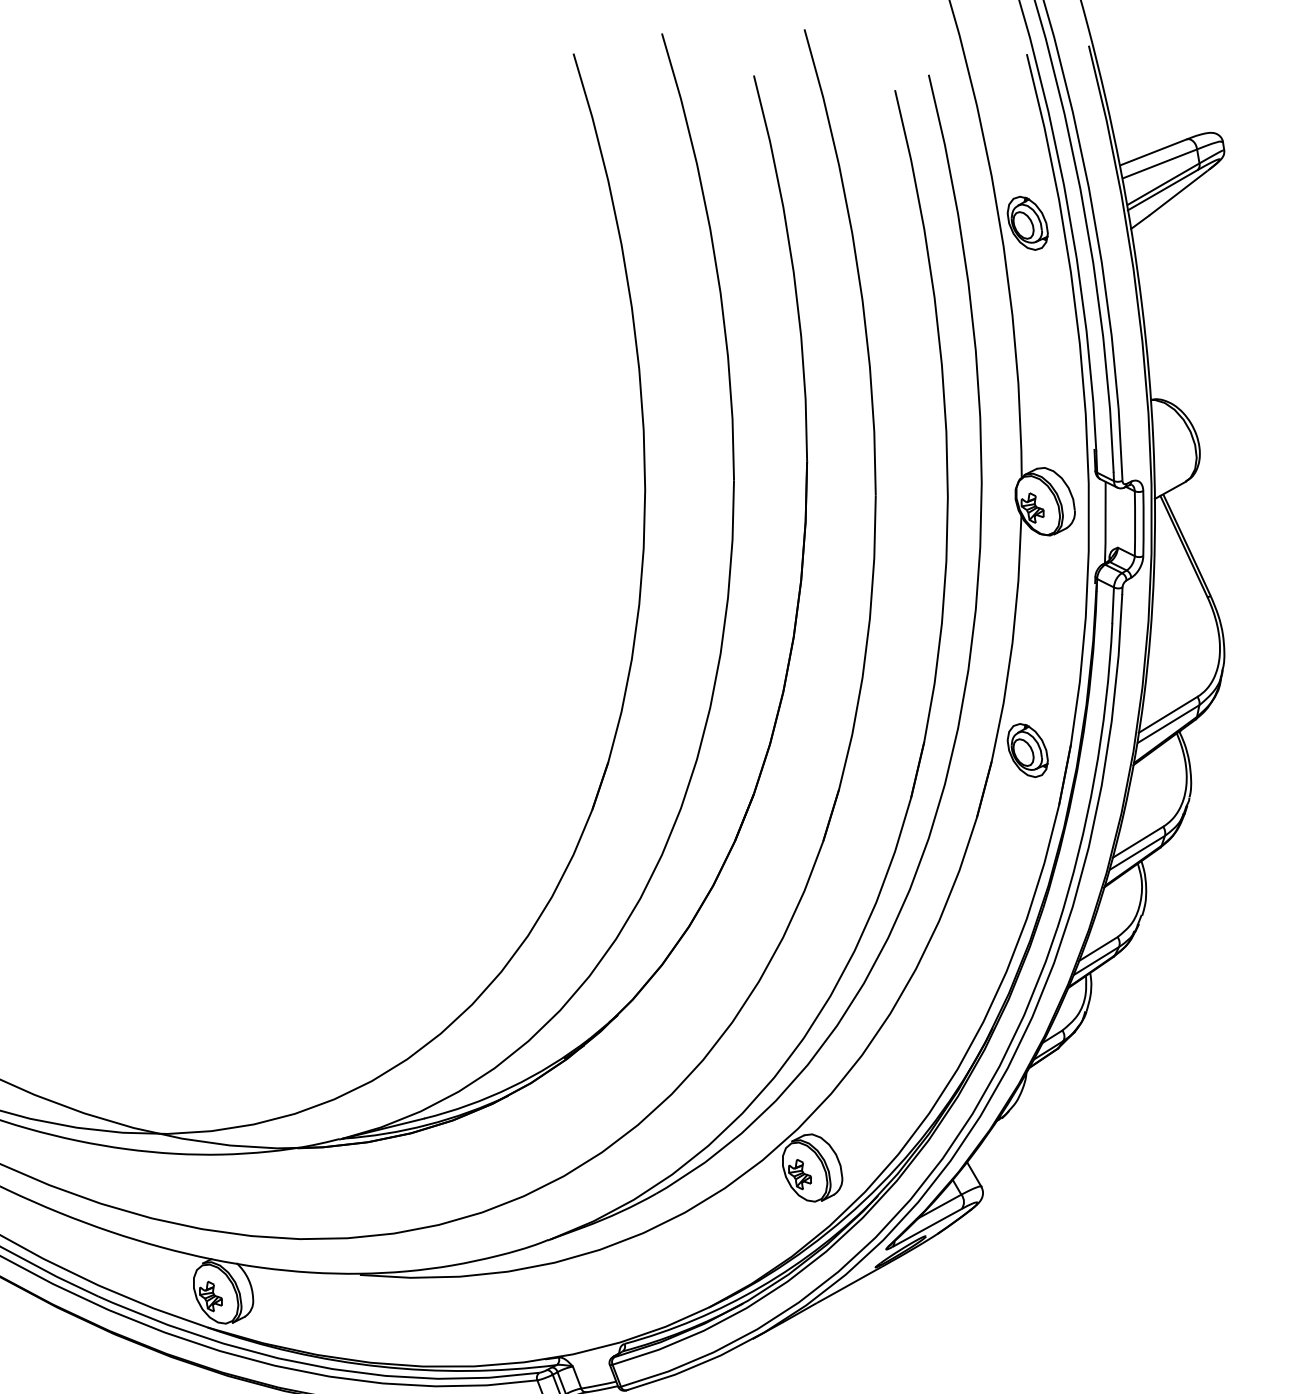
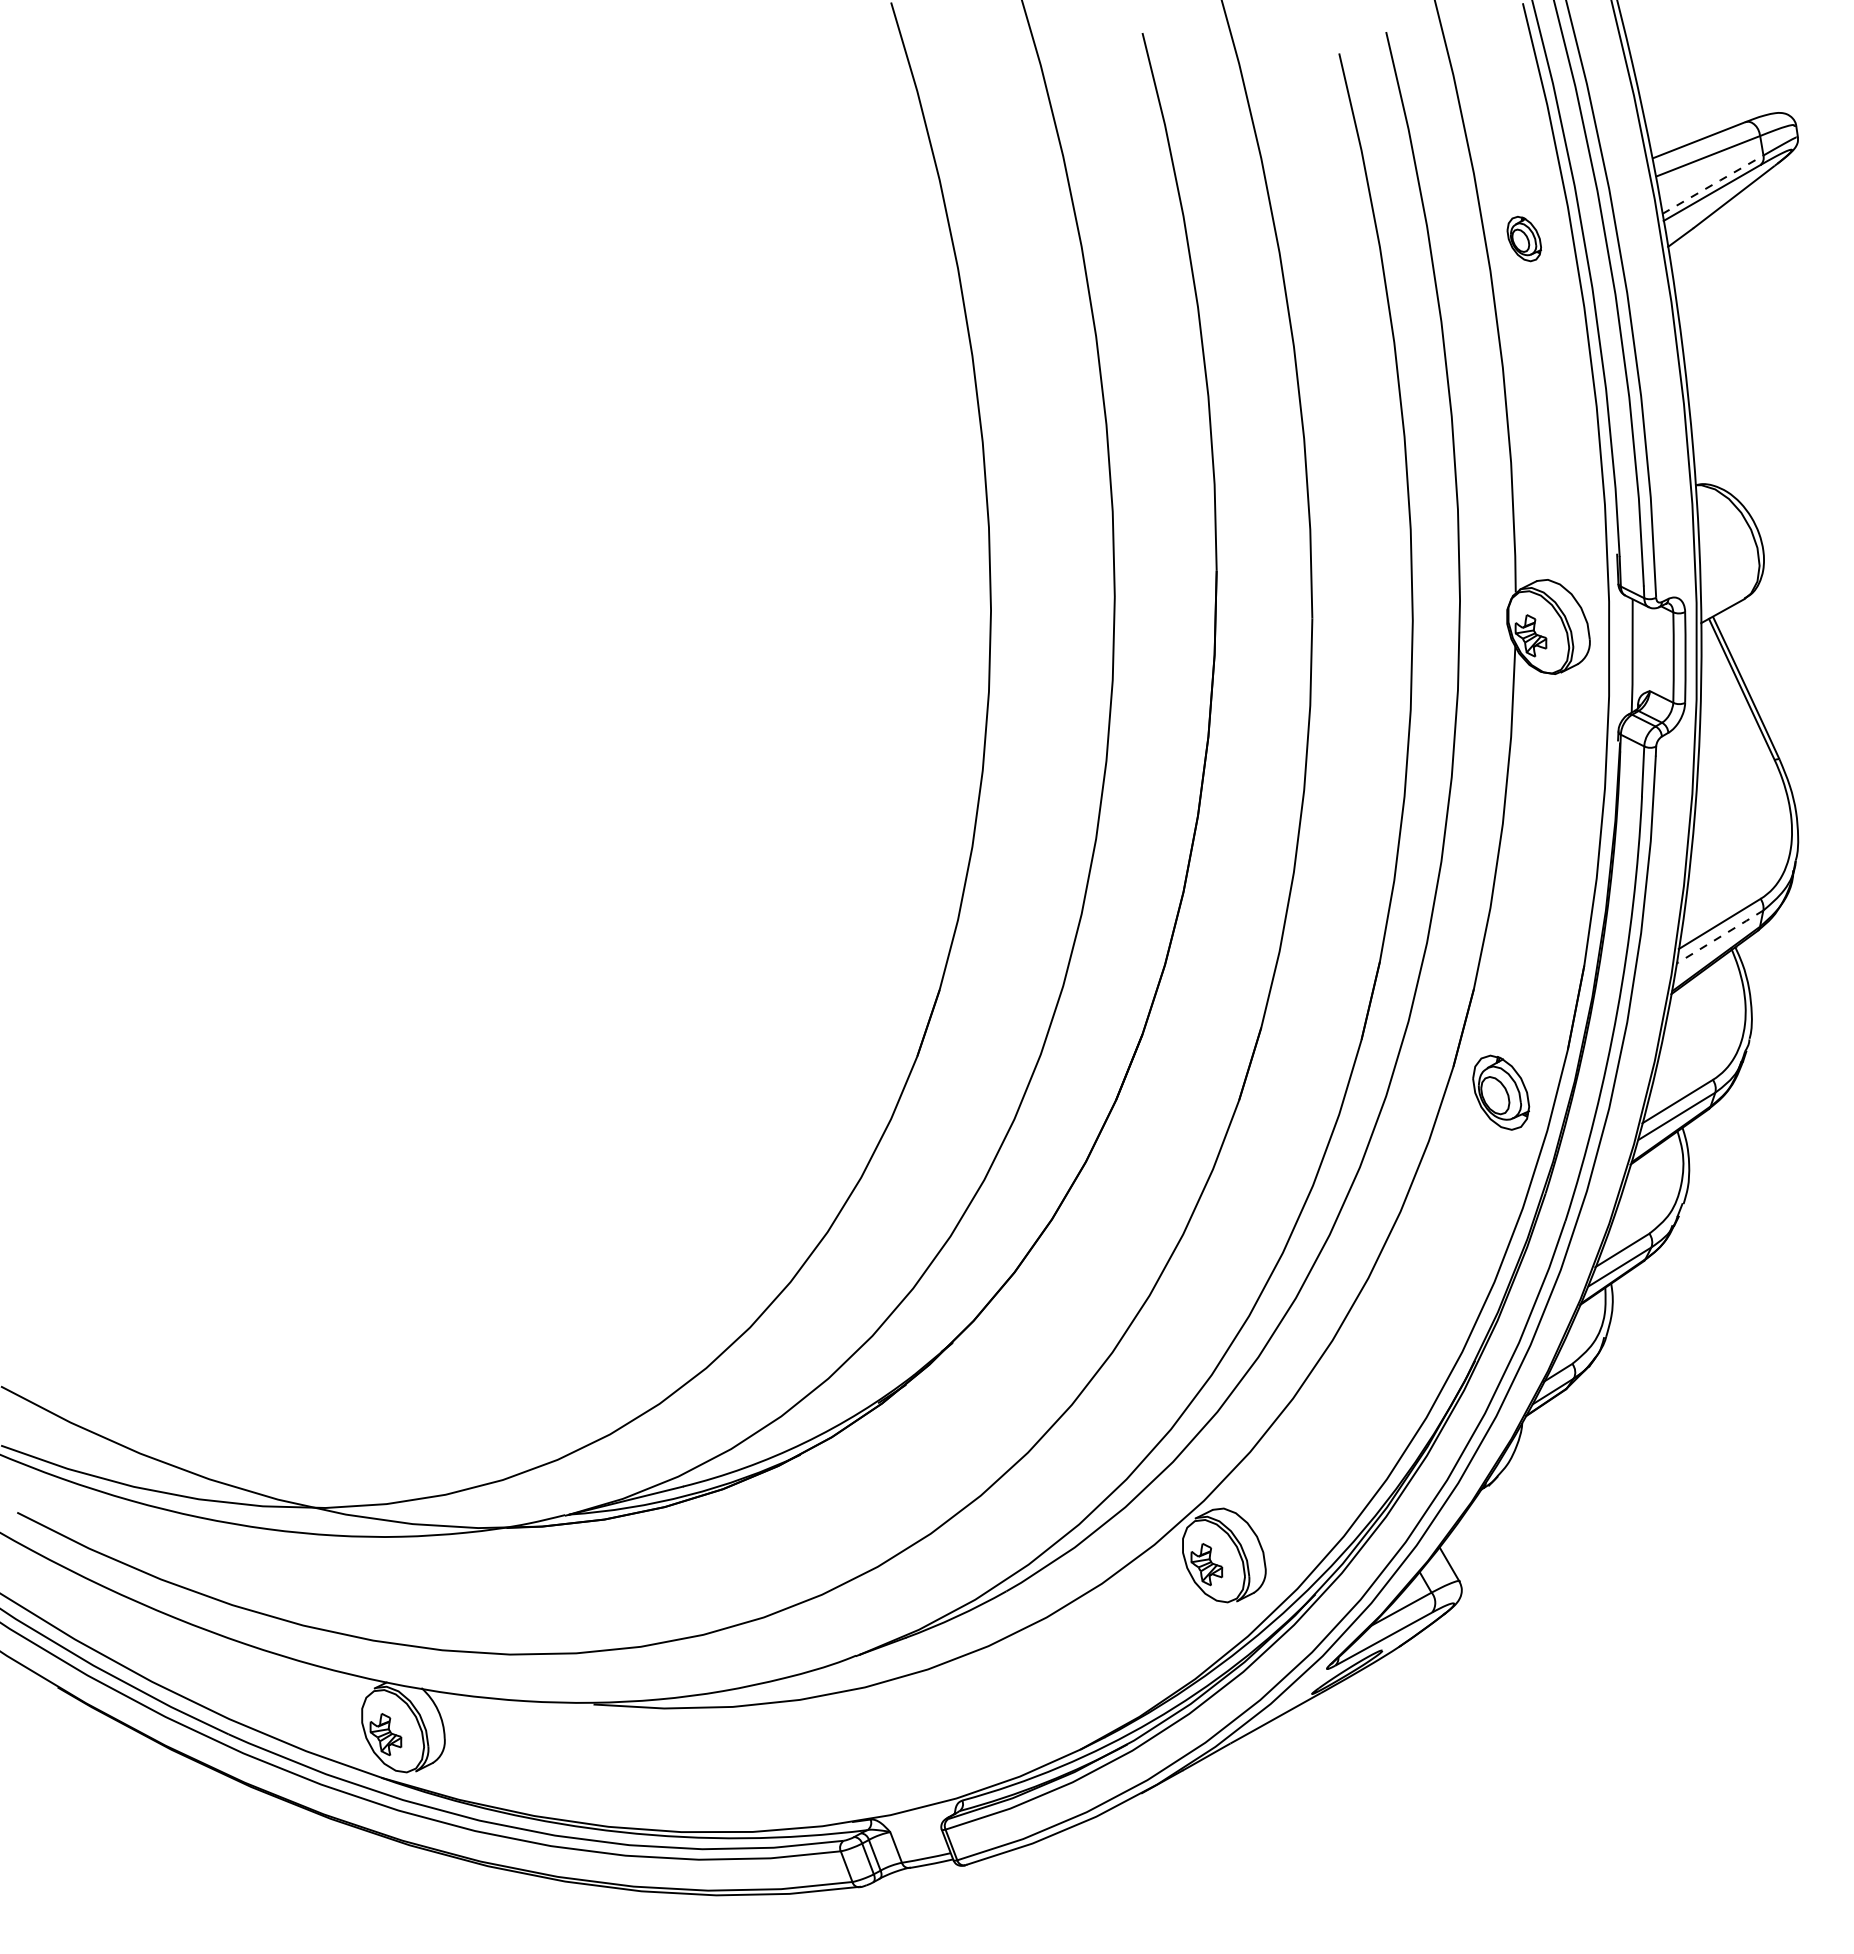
line: (1163, 184) -> (1713, 184), solid -> dashed
part: (1028, 222) -> (1524, 238), size x0.6
line: (1167, 724) -> (1719, 937), solid -> dashed
part: (1028, 750) -> (1501, 1092), moved

